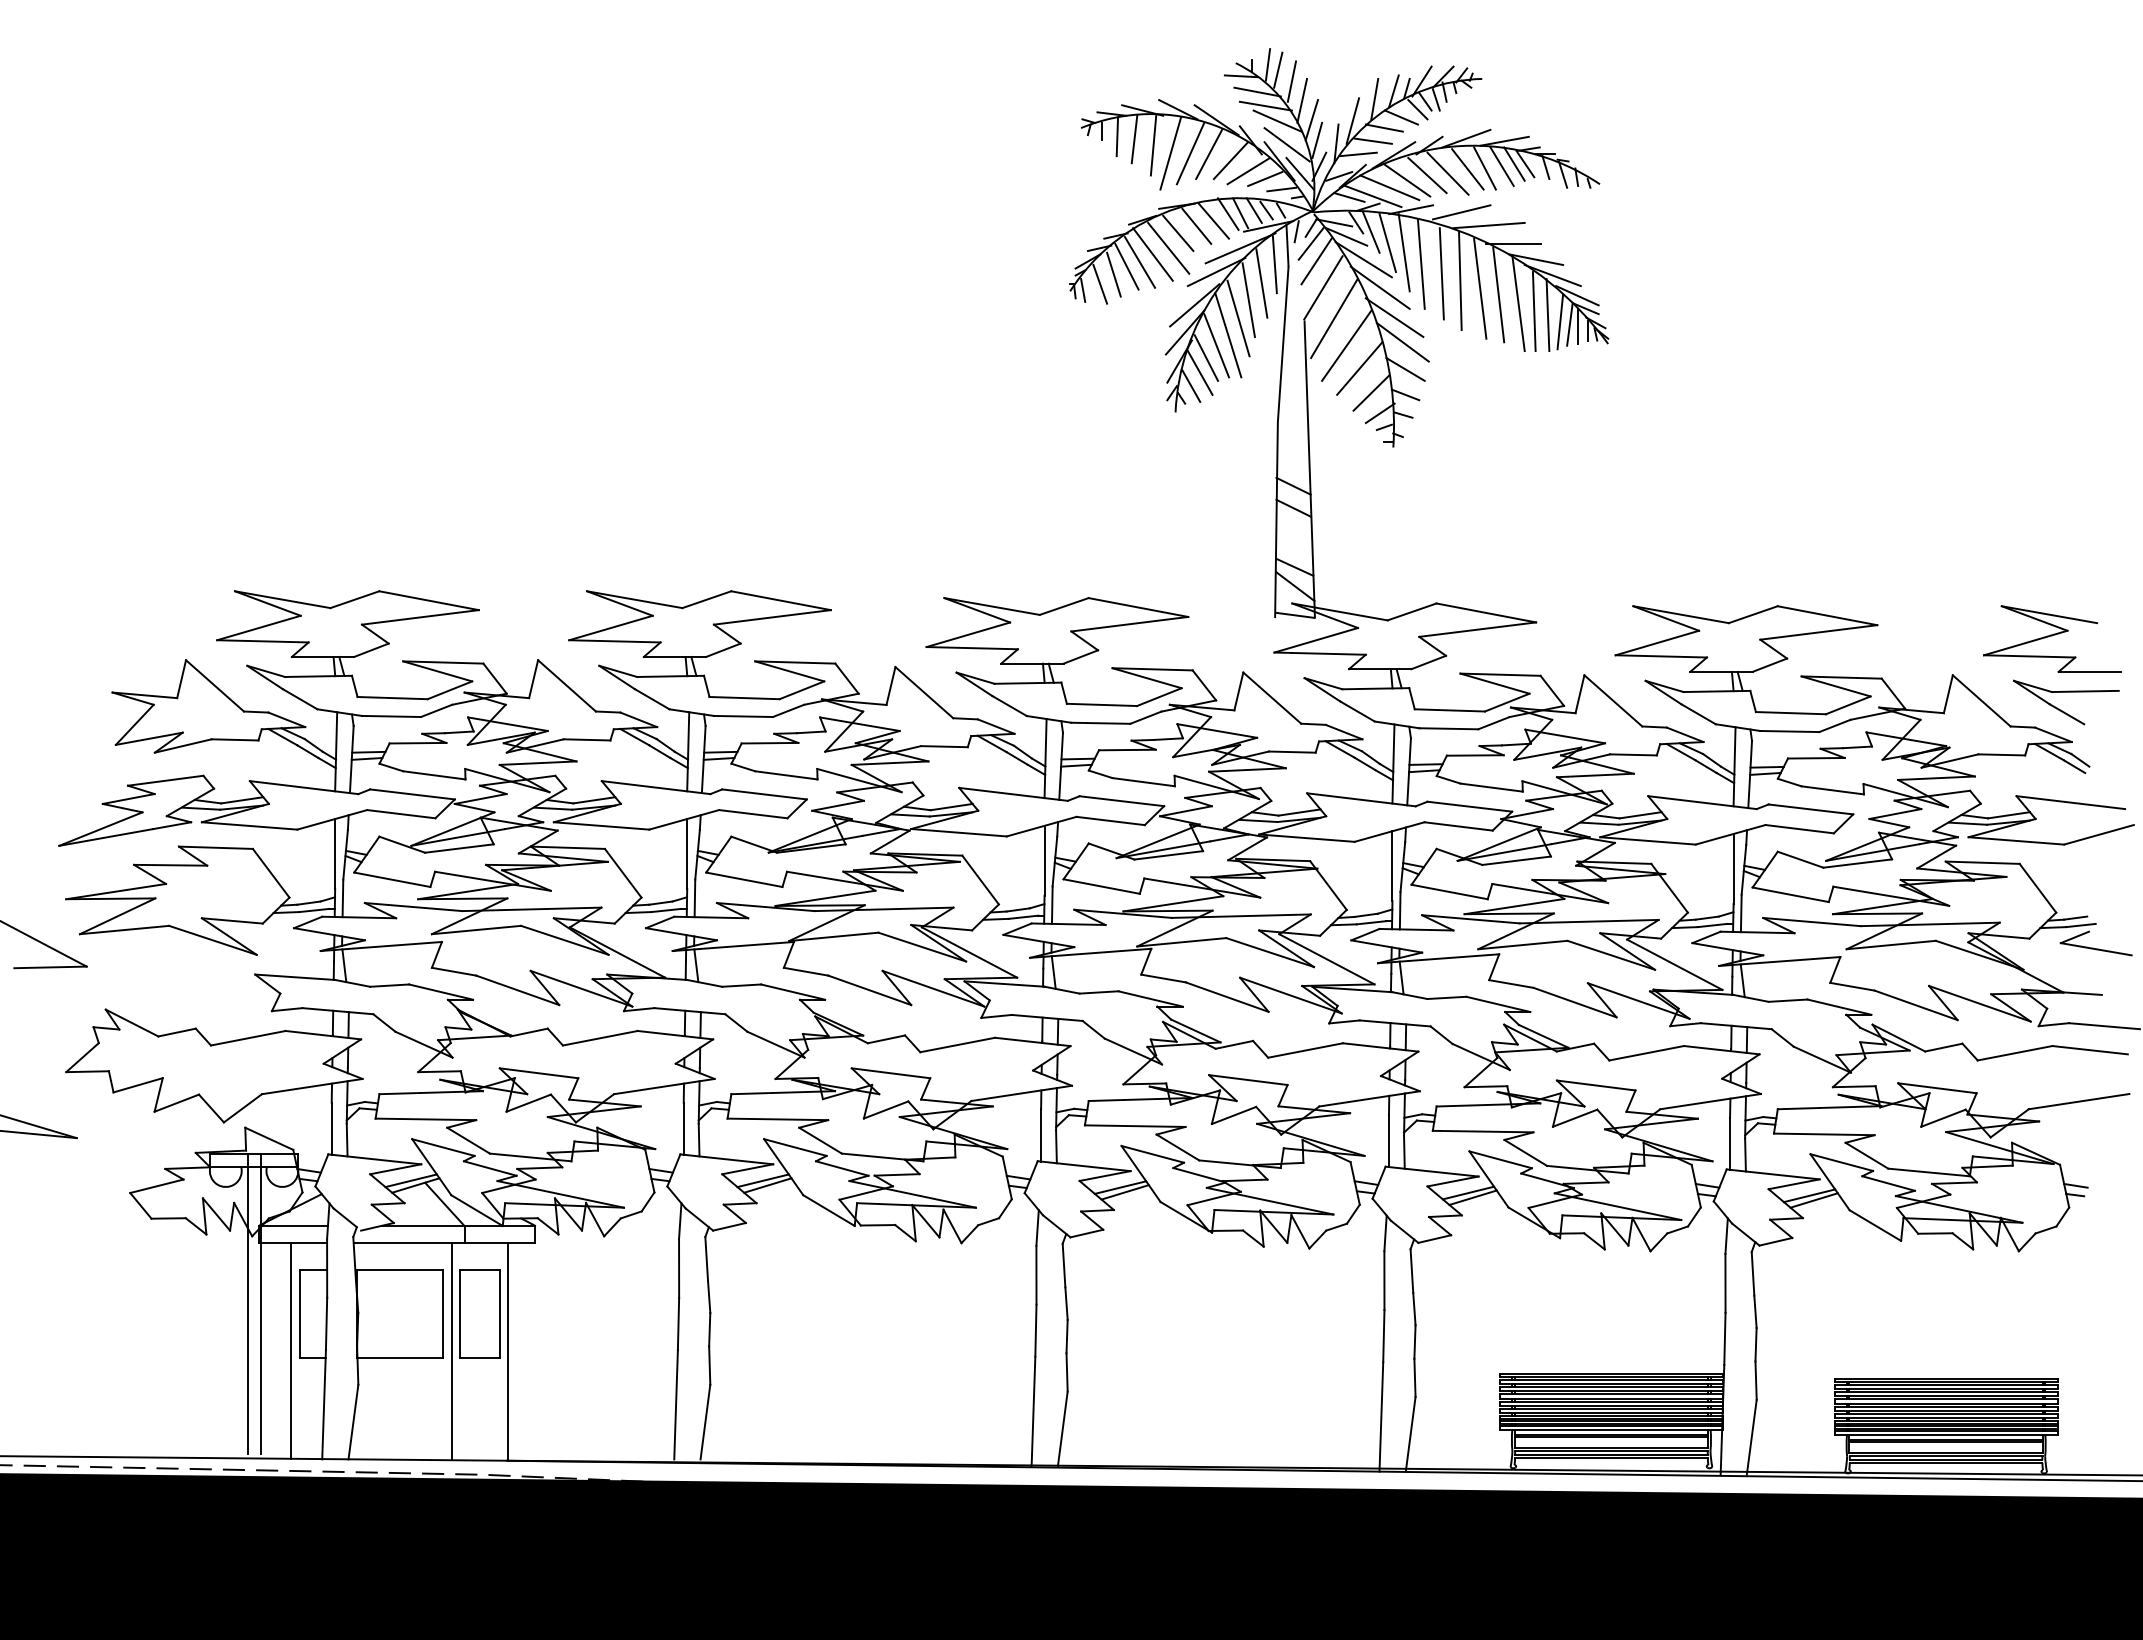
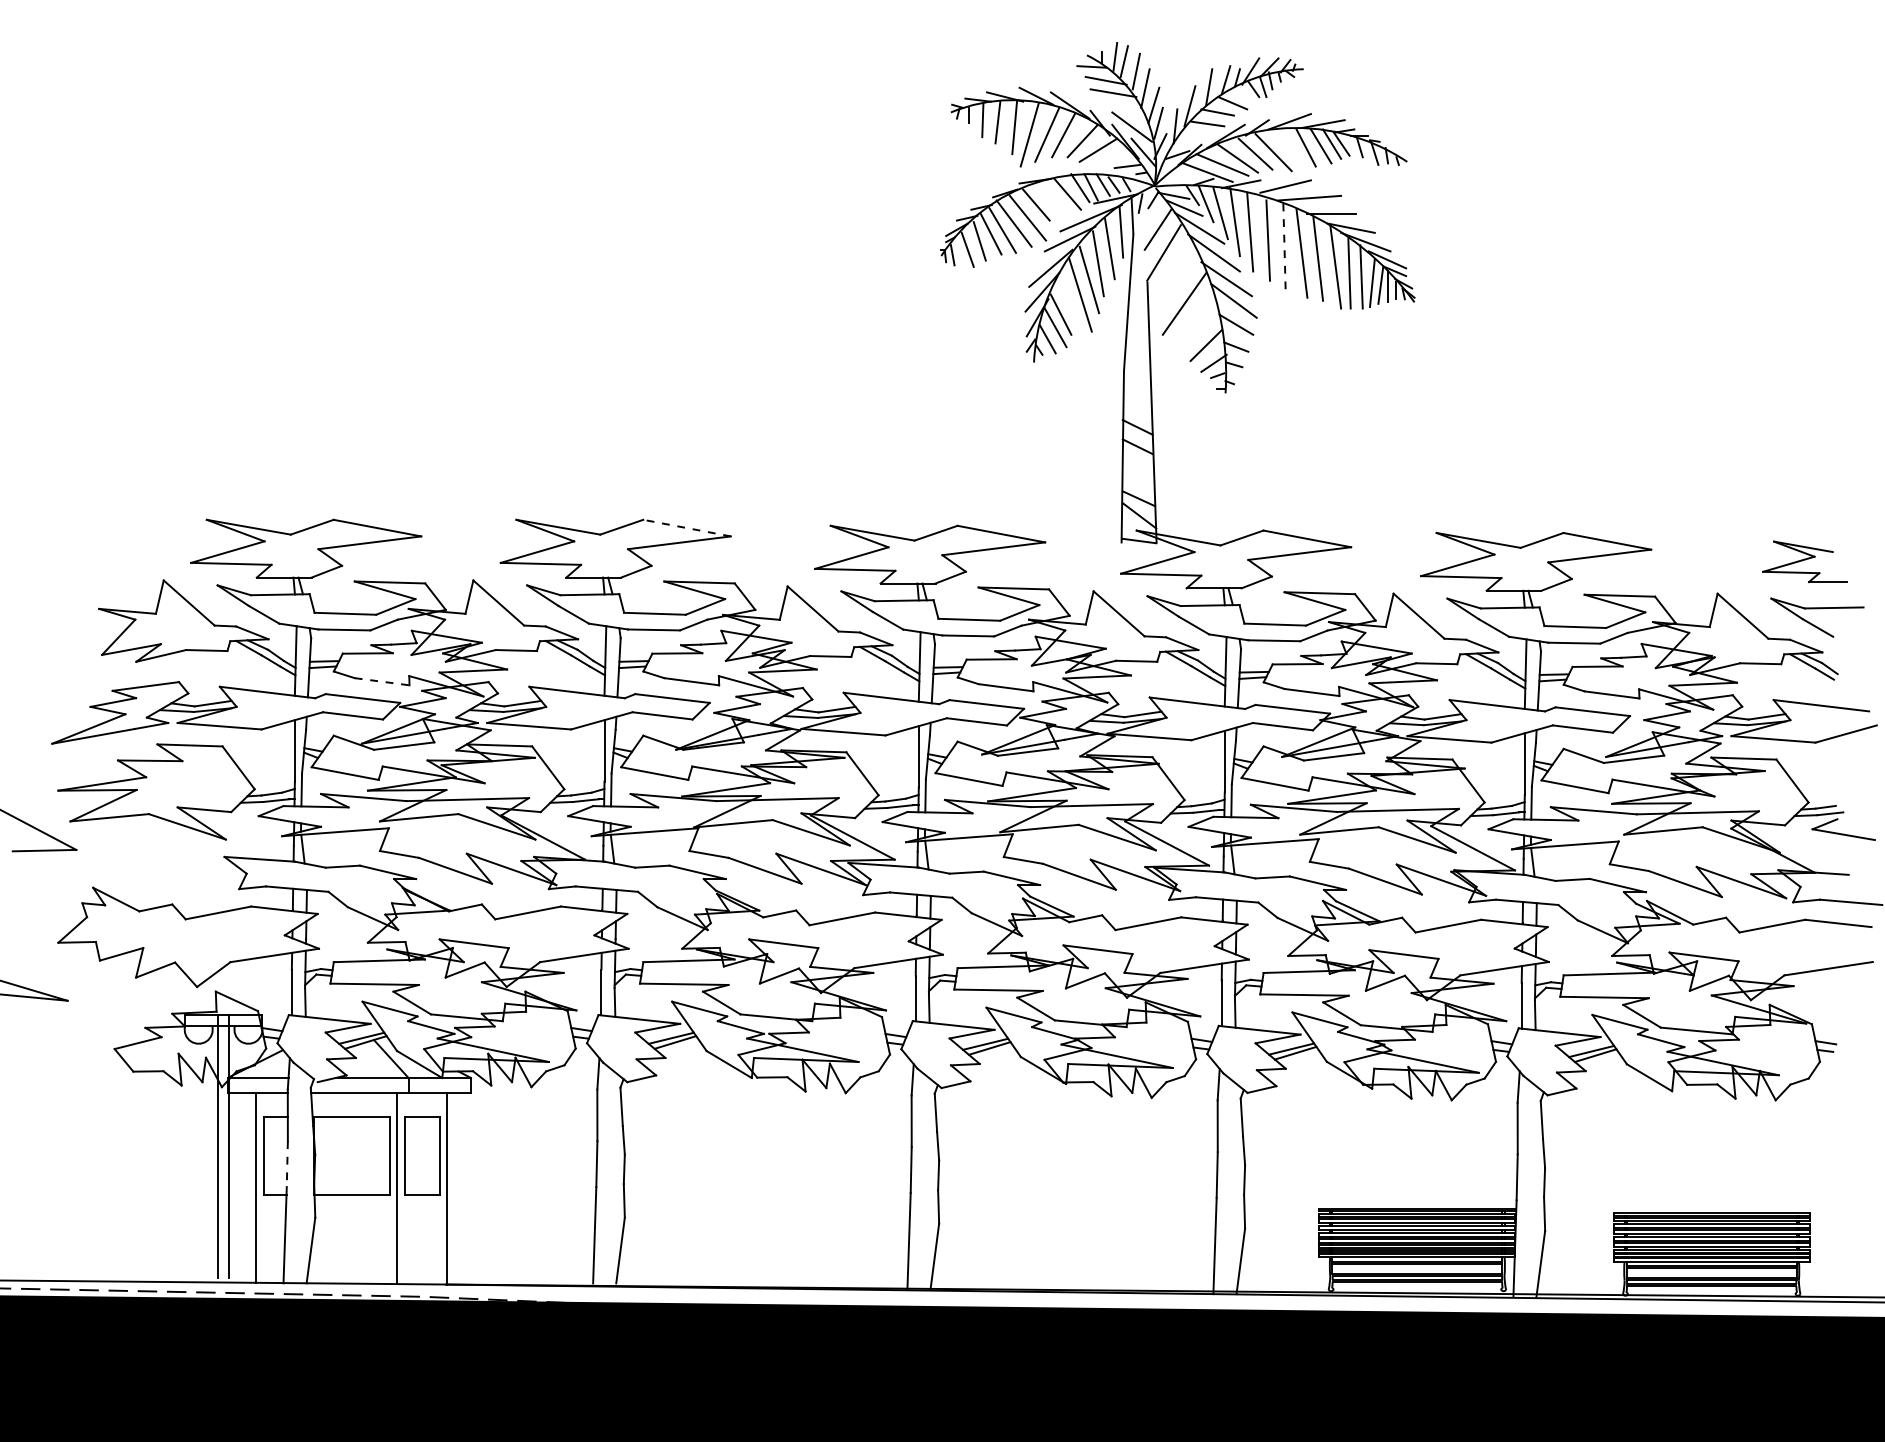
line: (1417, 109) -> (1246, 96), removed
line: (1277, 120) -> (1123, 105), removed
line: (1357, 154) -> (1194, 135), removed
line: (1467, 169) -> (1290, 148), removed
line: (1265, 179) -> (1113, 157), removed
line: (1349, 197) -> (1187, 173), removed
line: (1196, 225) -> (1052, 198), removed
line: (1310, 243) -> (1152, 213), removed
line: (1460, 281) -> (1284, 247), solid -> dashed
line: (1334, 318) -> (1173, 279), removed
line: (1216, 345) -> (1070, 303), removed
line: (1359, 368) -> (1195, 323), removed
line: (781, 600) -> (687, 527), solid -> dashed
part: (2052, 638) -> (1805, 561), size x0.7
line: (434, 775) -> (382, 681), solid -> dashed
line: (326, 1324) -> (287, 1164), solid -> dashed

